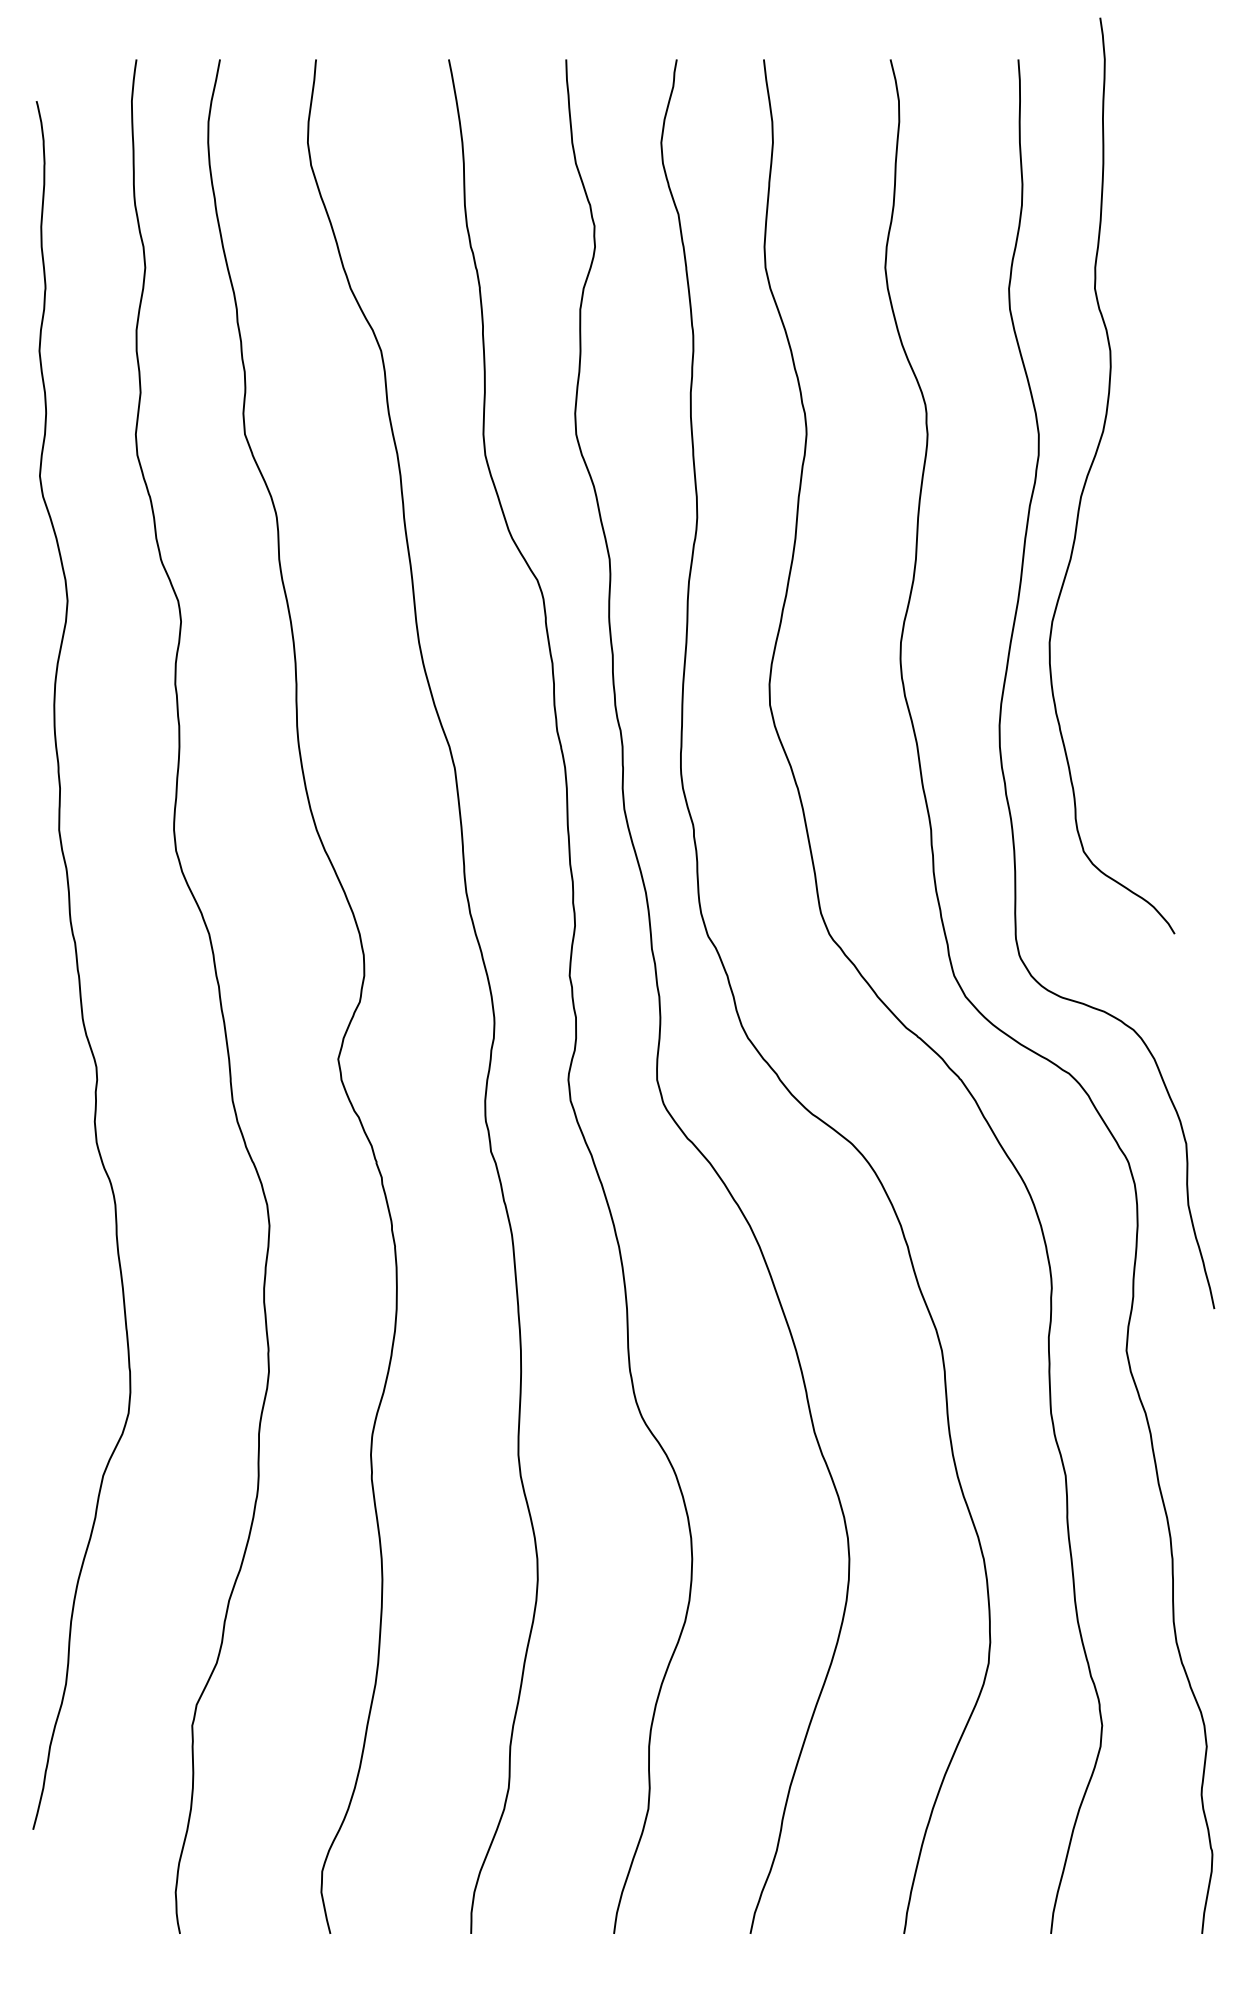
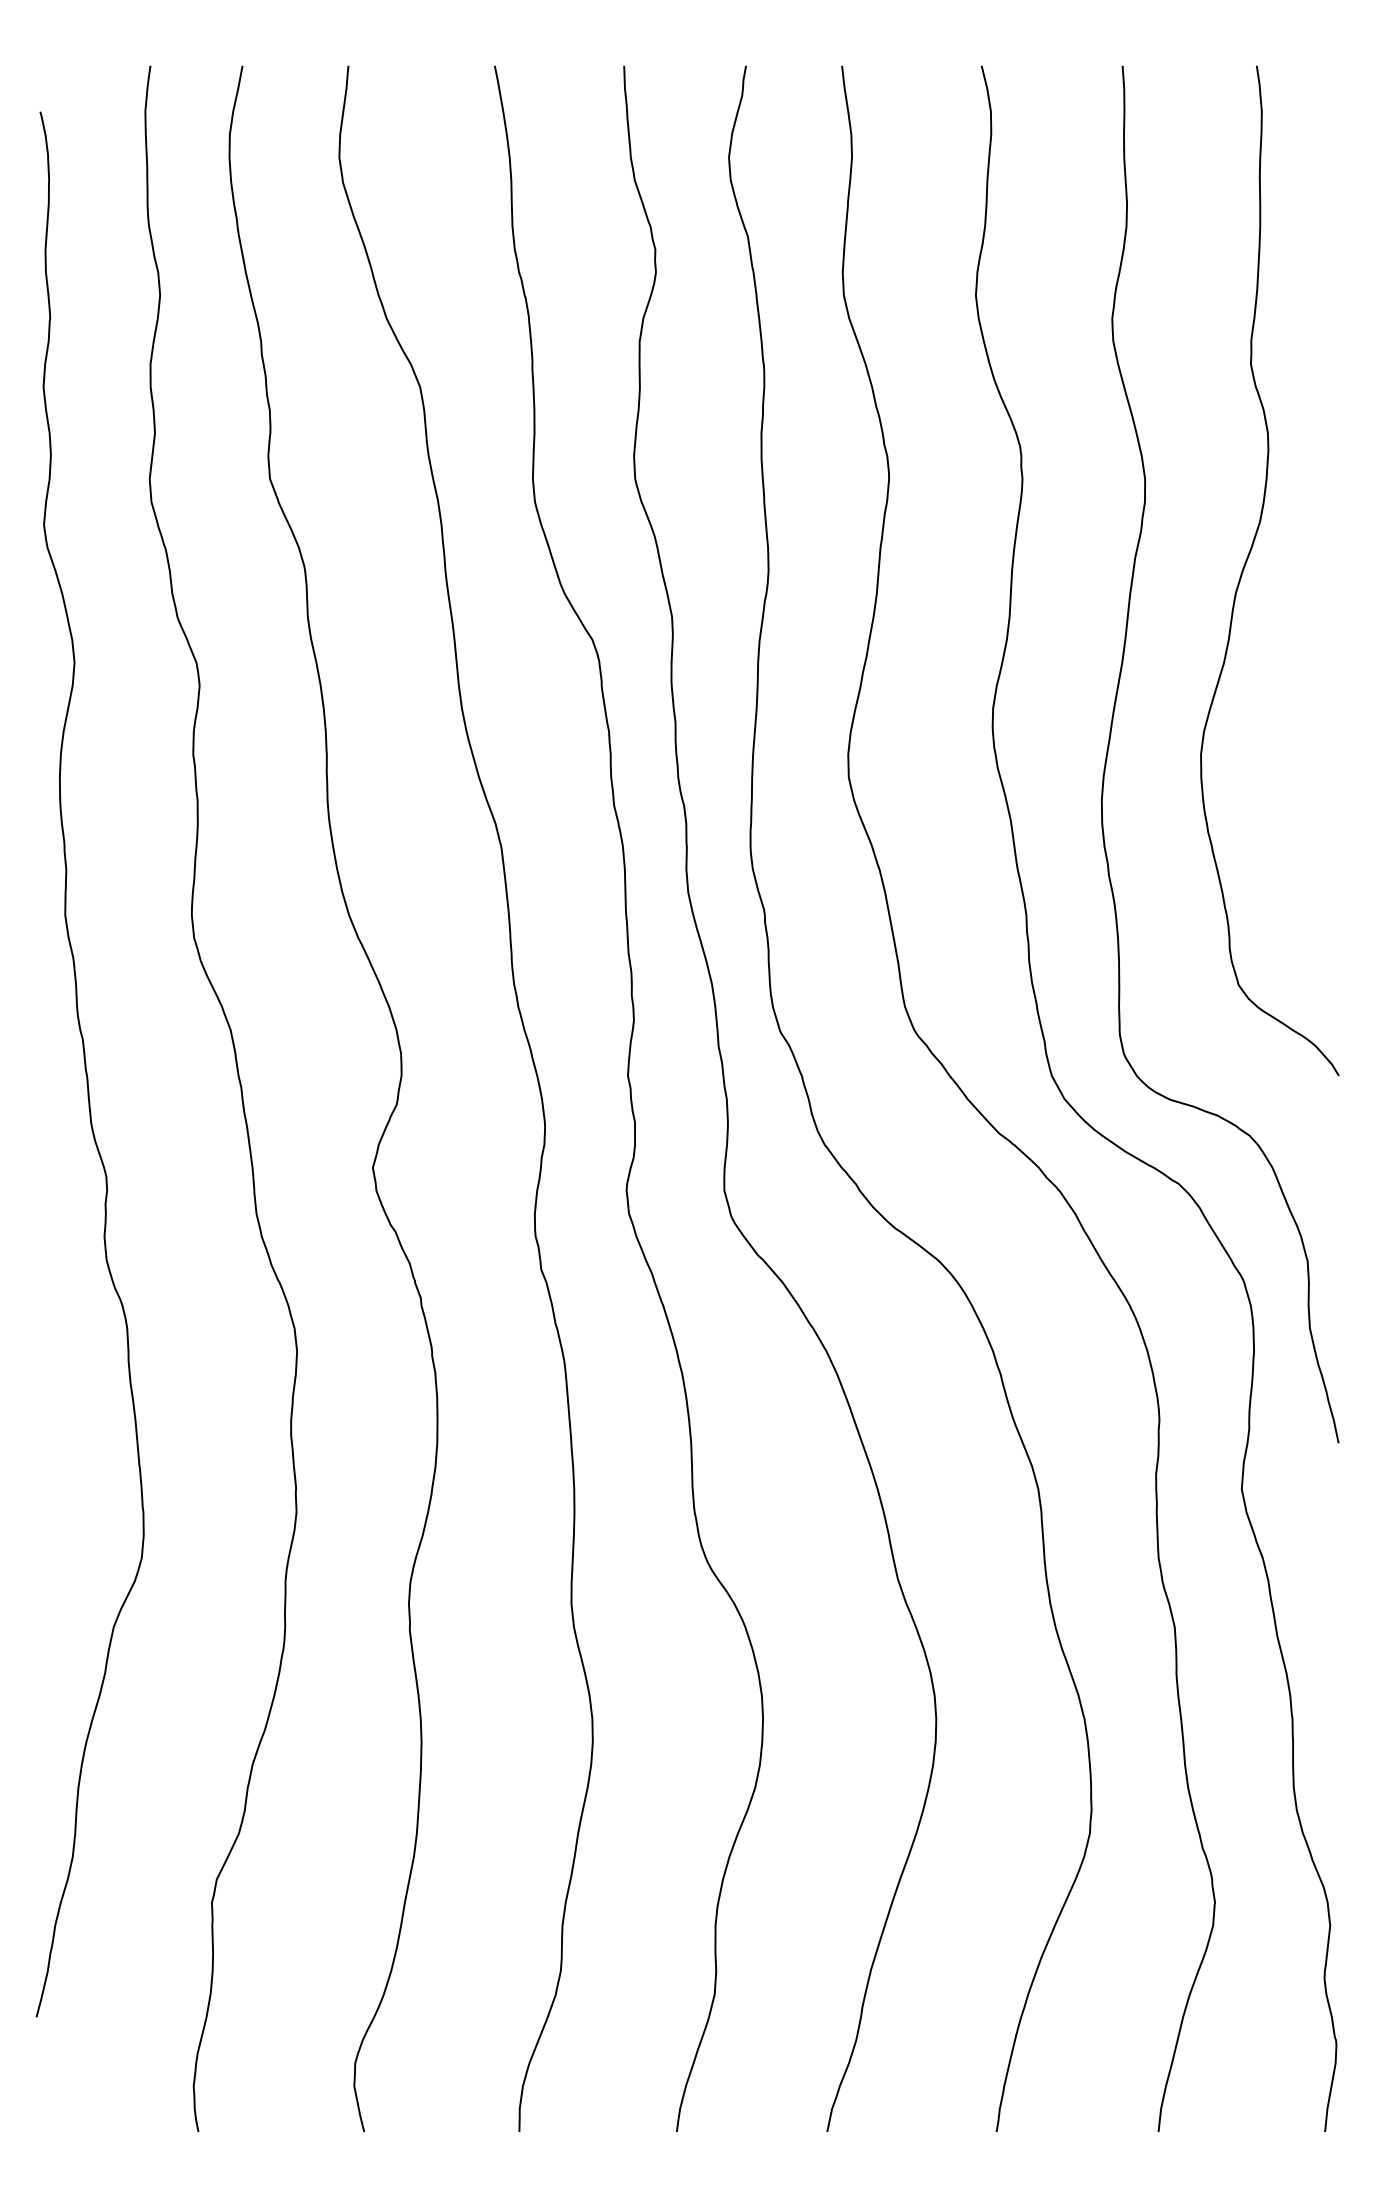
curve: (1091, 467) -> (1247, 561), moved

